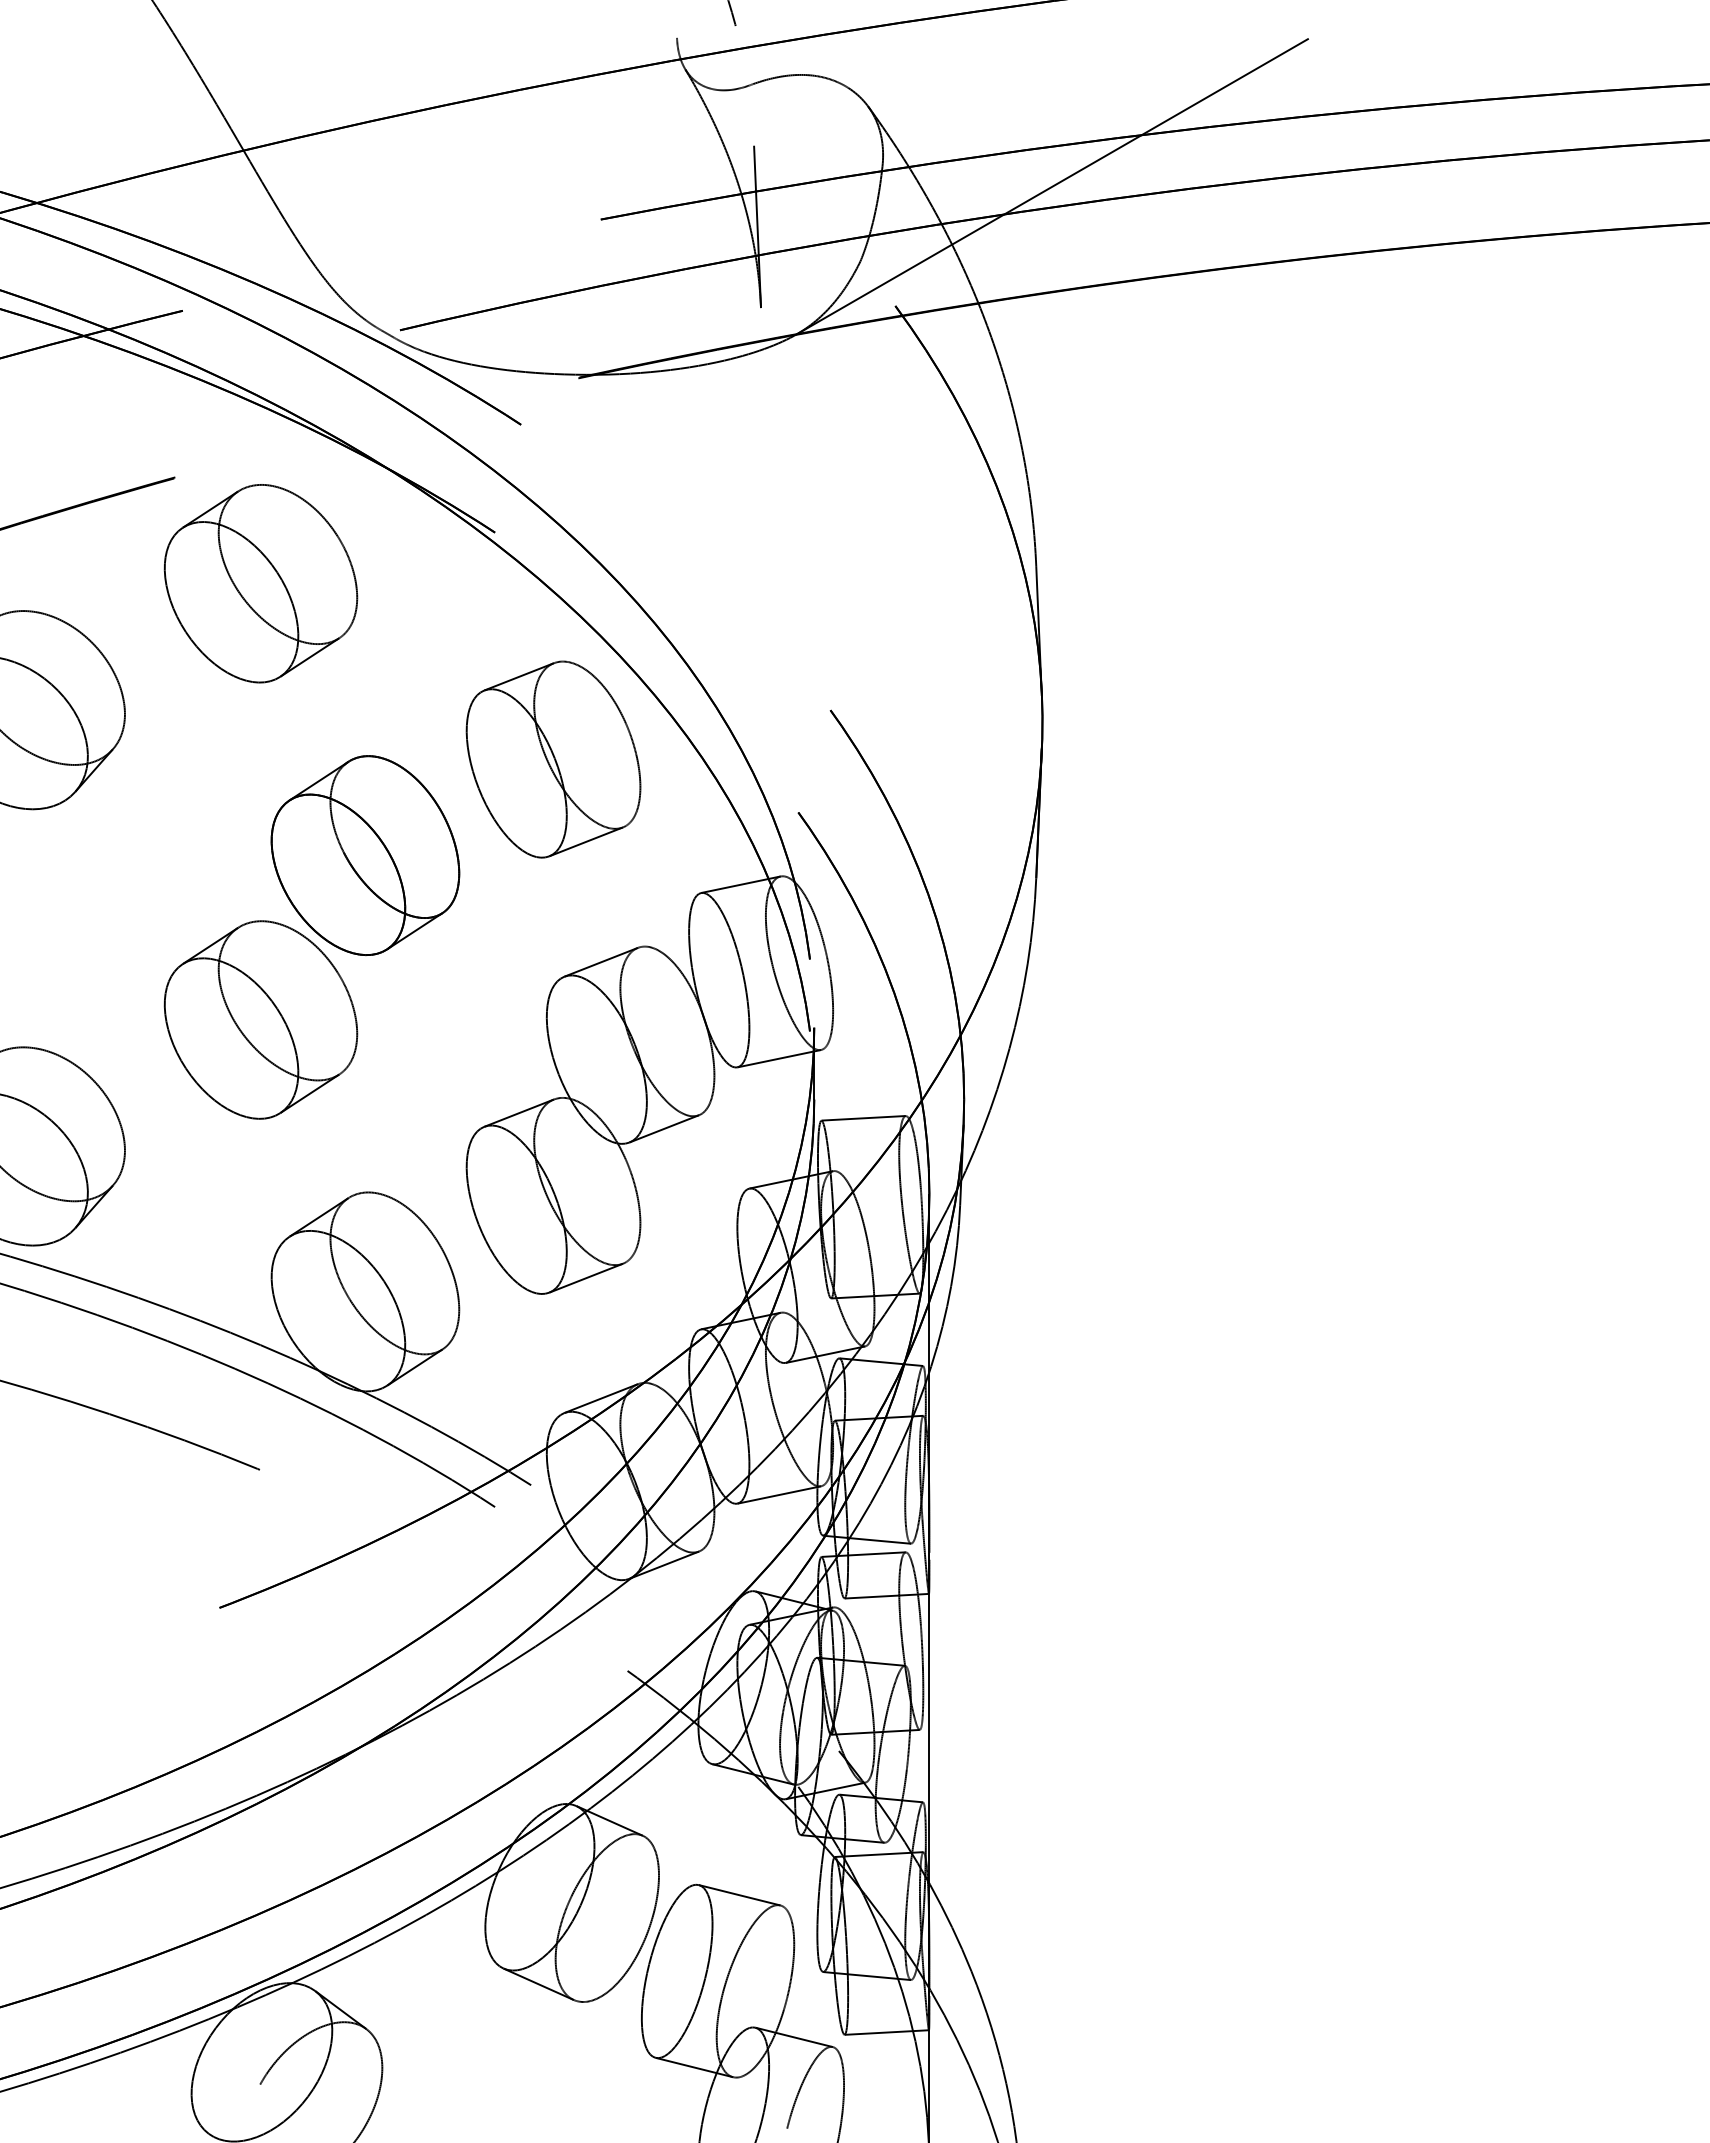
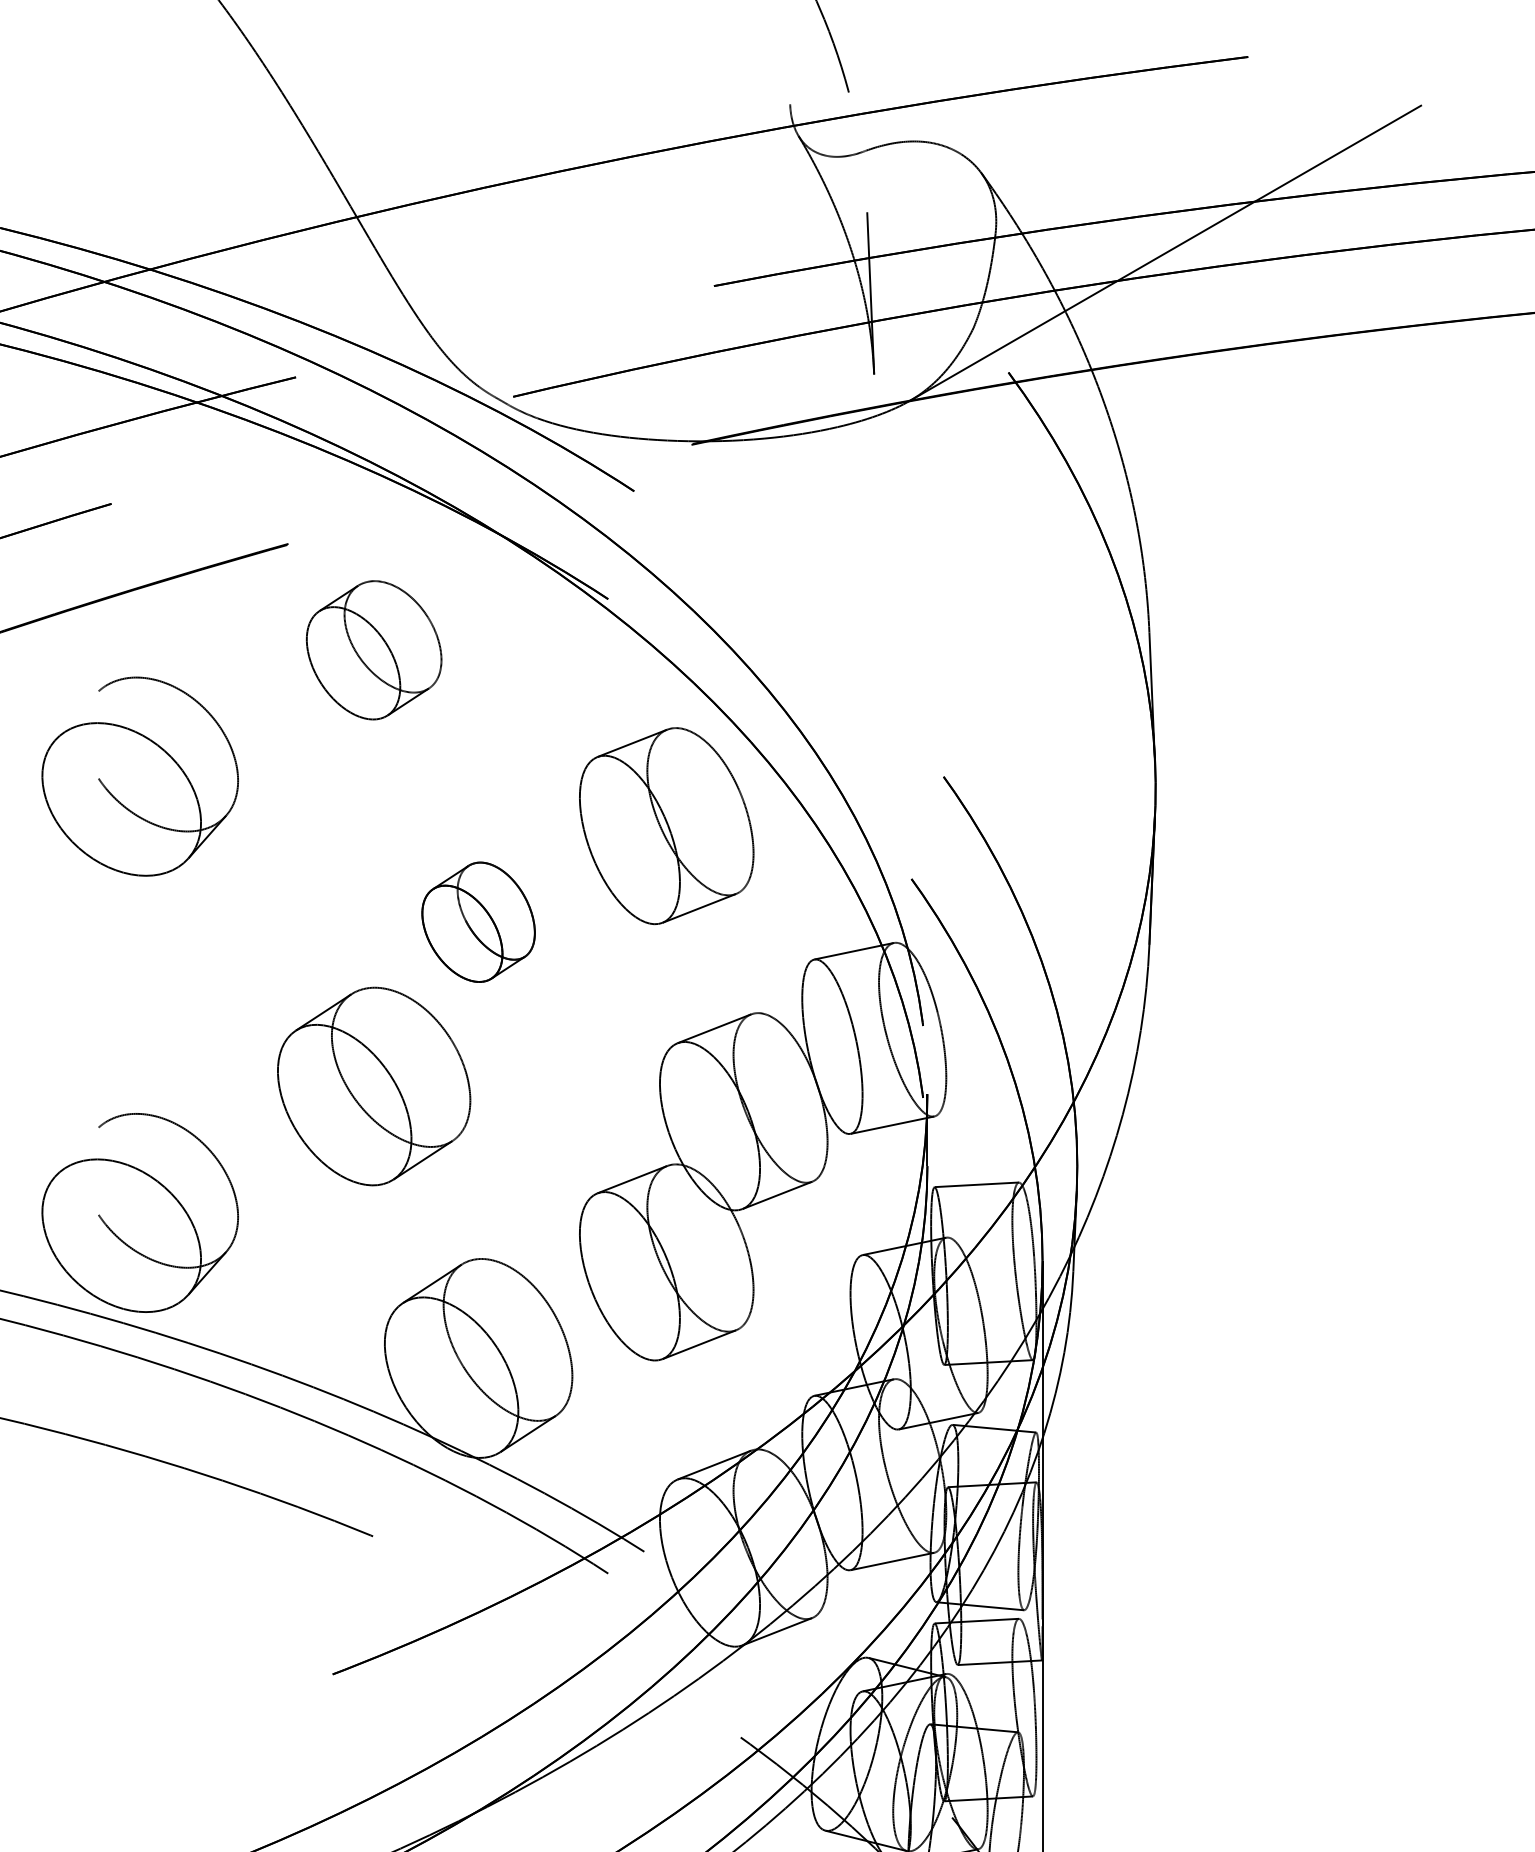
part: (260, 583) -> (373, 650), size x0.7
part: (365, 855) -> (478, 922), size x0.6

